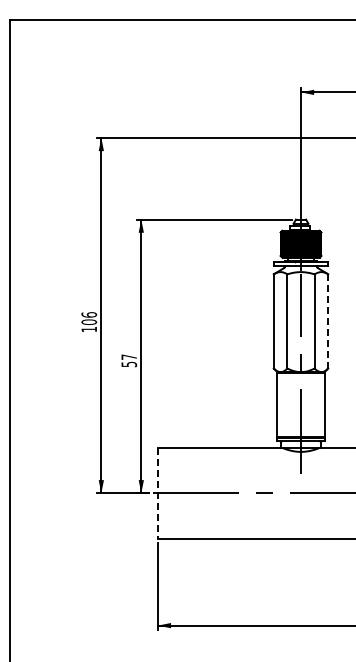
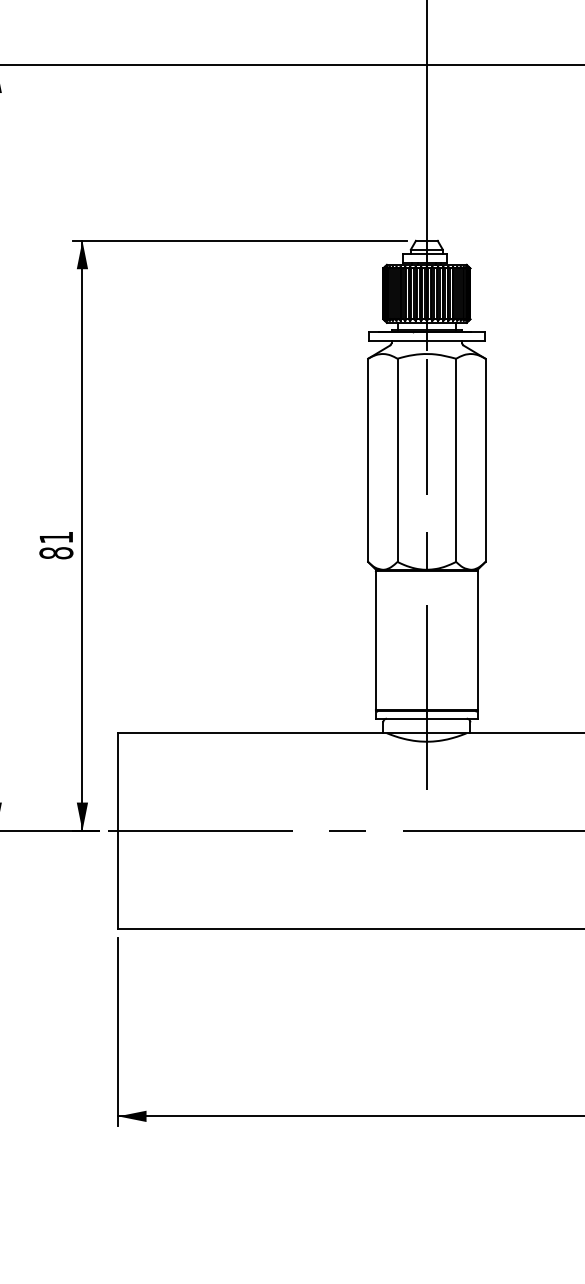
line: (328, 320) -> (486, 458), dashed -> solid
text: (129, 360) -> (56, 544), 57 -> 81
line: (157, 493) -> (117, 831), dashed -> solid

